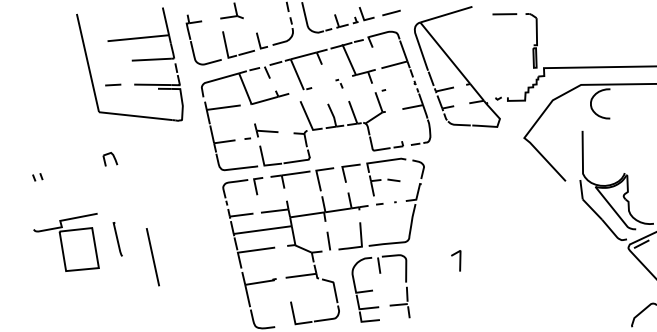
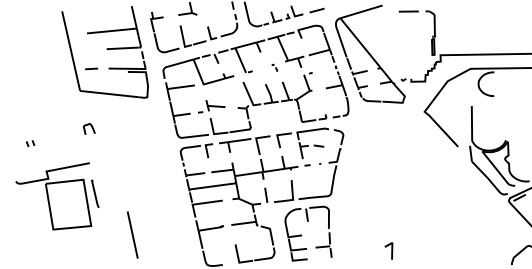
part: (66, 242) -> (53, 196), size x1.43
line: (152, 257) -> (132, 235), moved
line: (459, 260) -> (391, 250), moved

